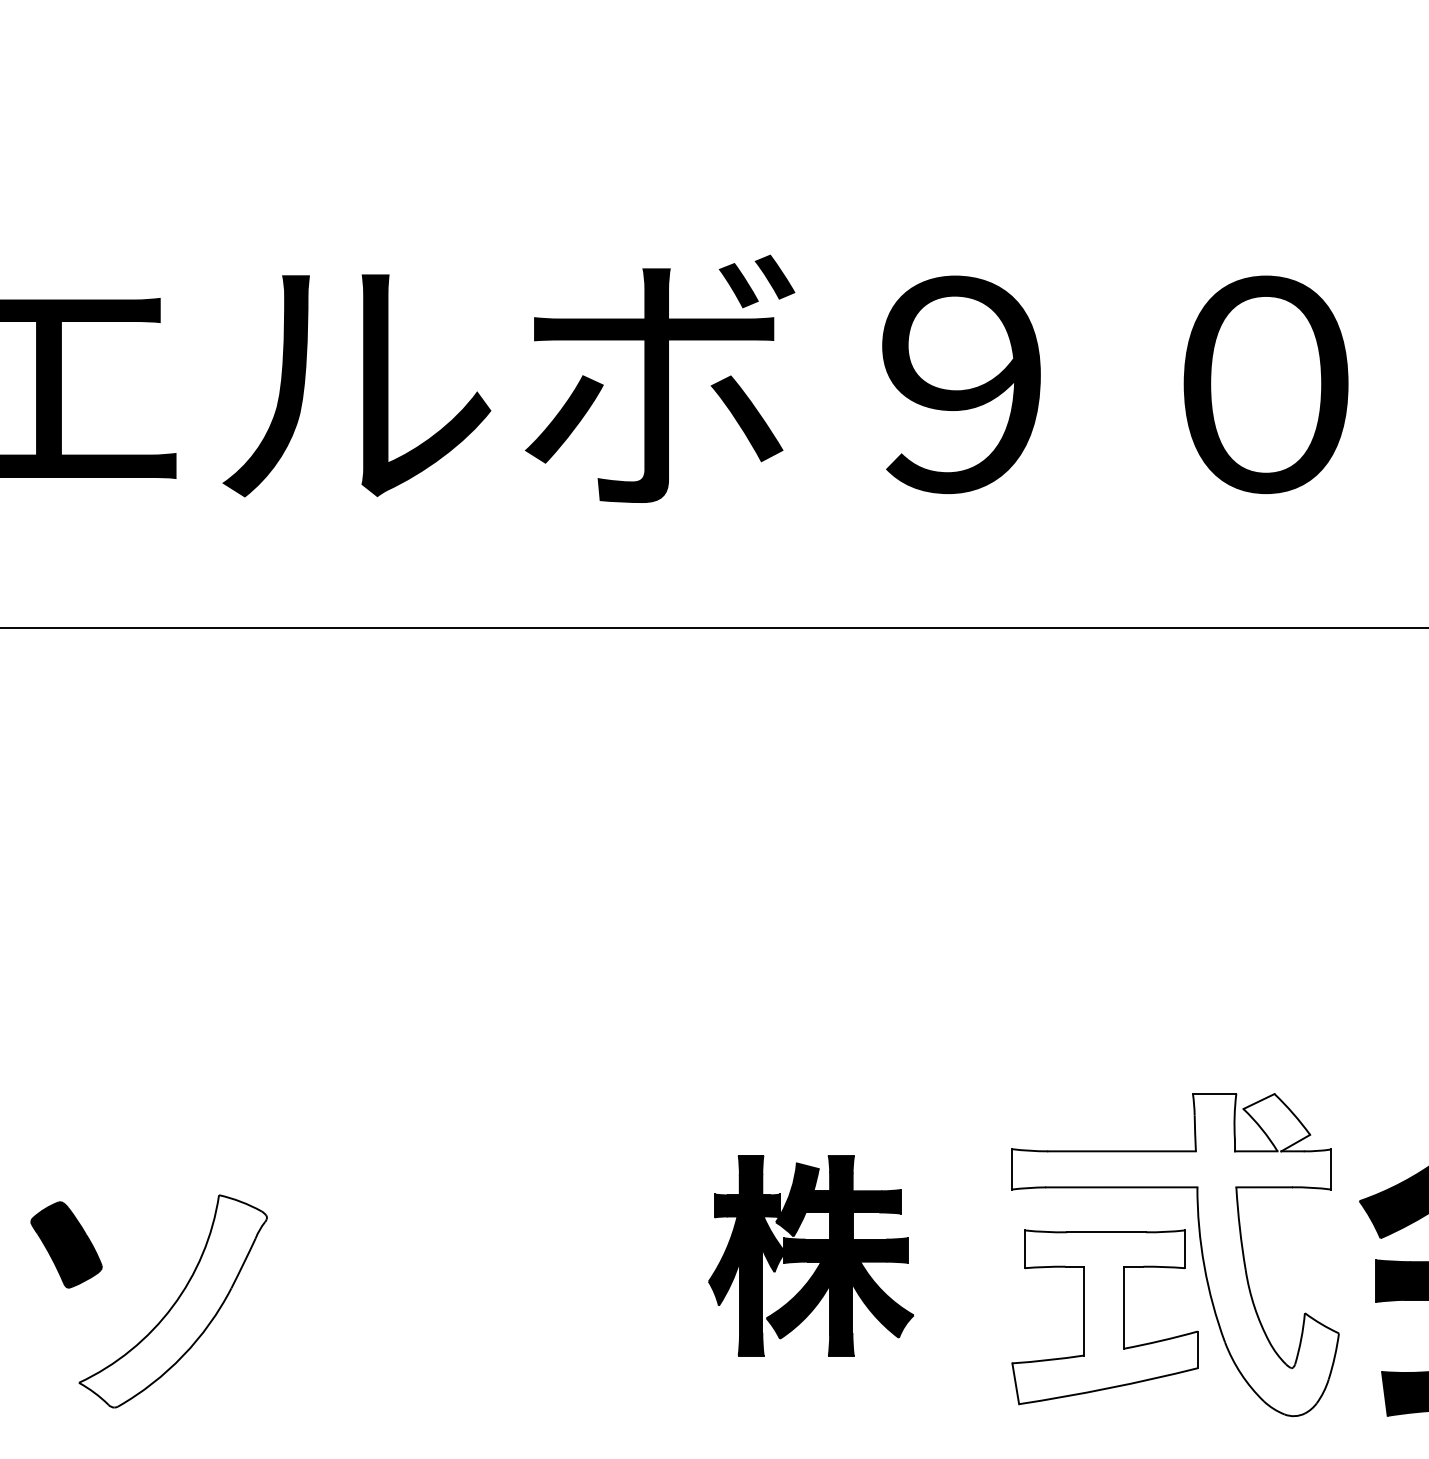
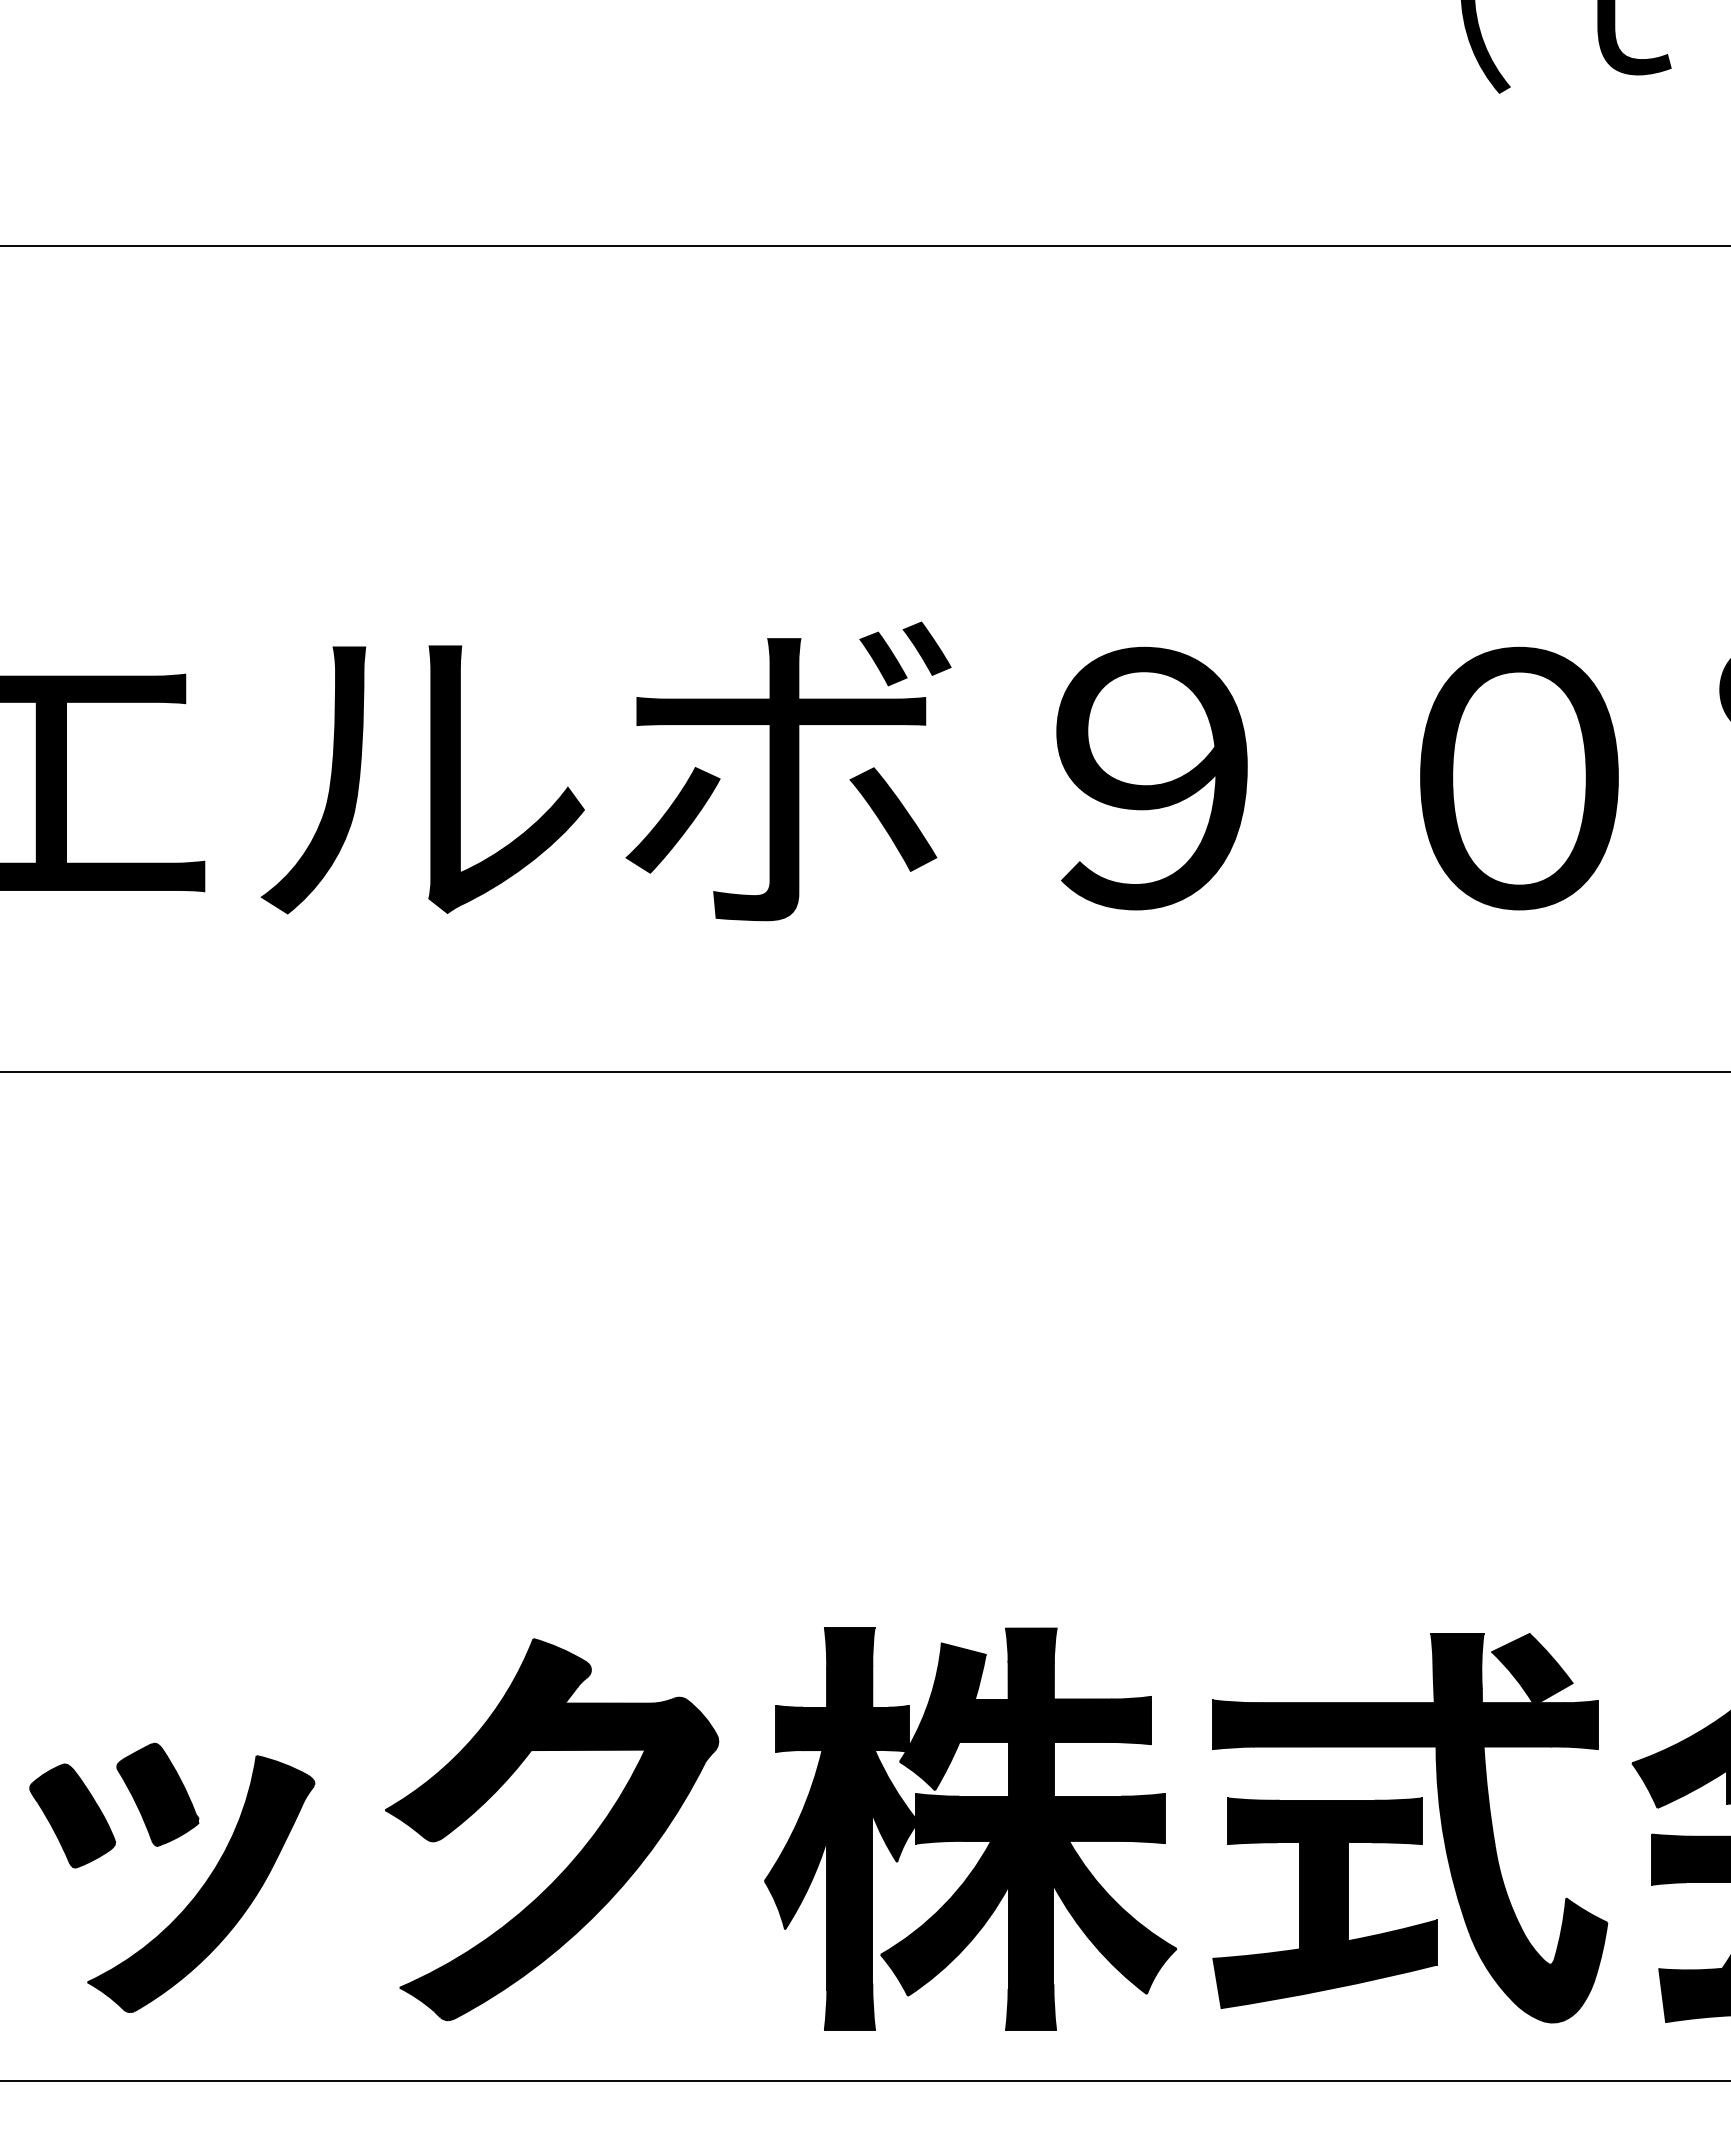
part: (136, 1227) -> (157, 1794), added
fill: (1174, 1254) -> (1409, 1827), added
part: (810, 1255) -> (970, 1828), size x1.67
part: (488, 1272) -> (581, 1849), added
fill: (172, 1300) -> (200, 1883), added
fill: (1105, 1317) -> (1325, 1903), added

